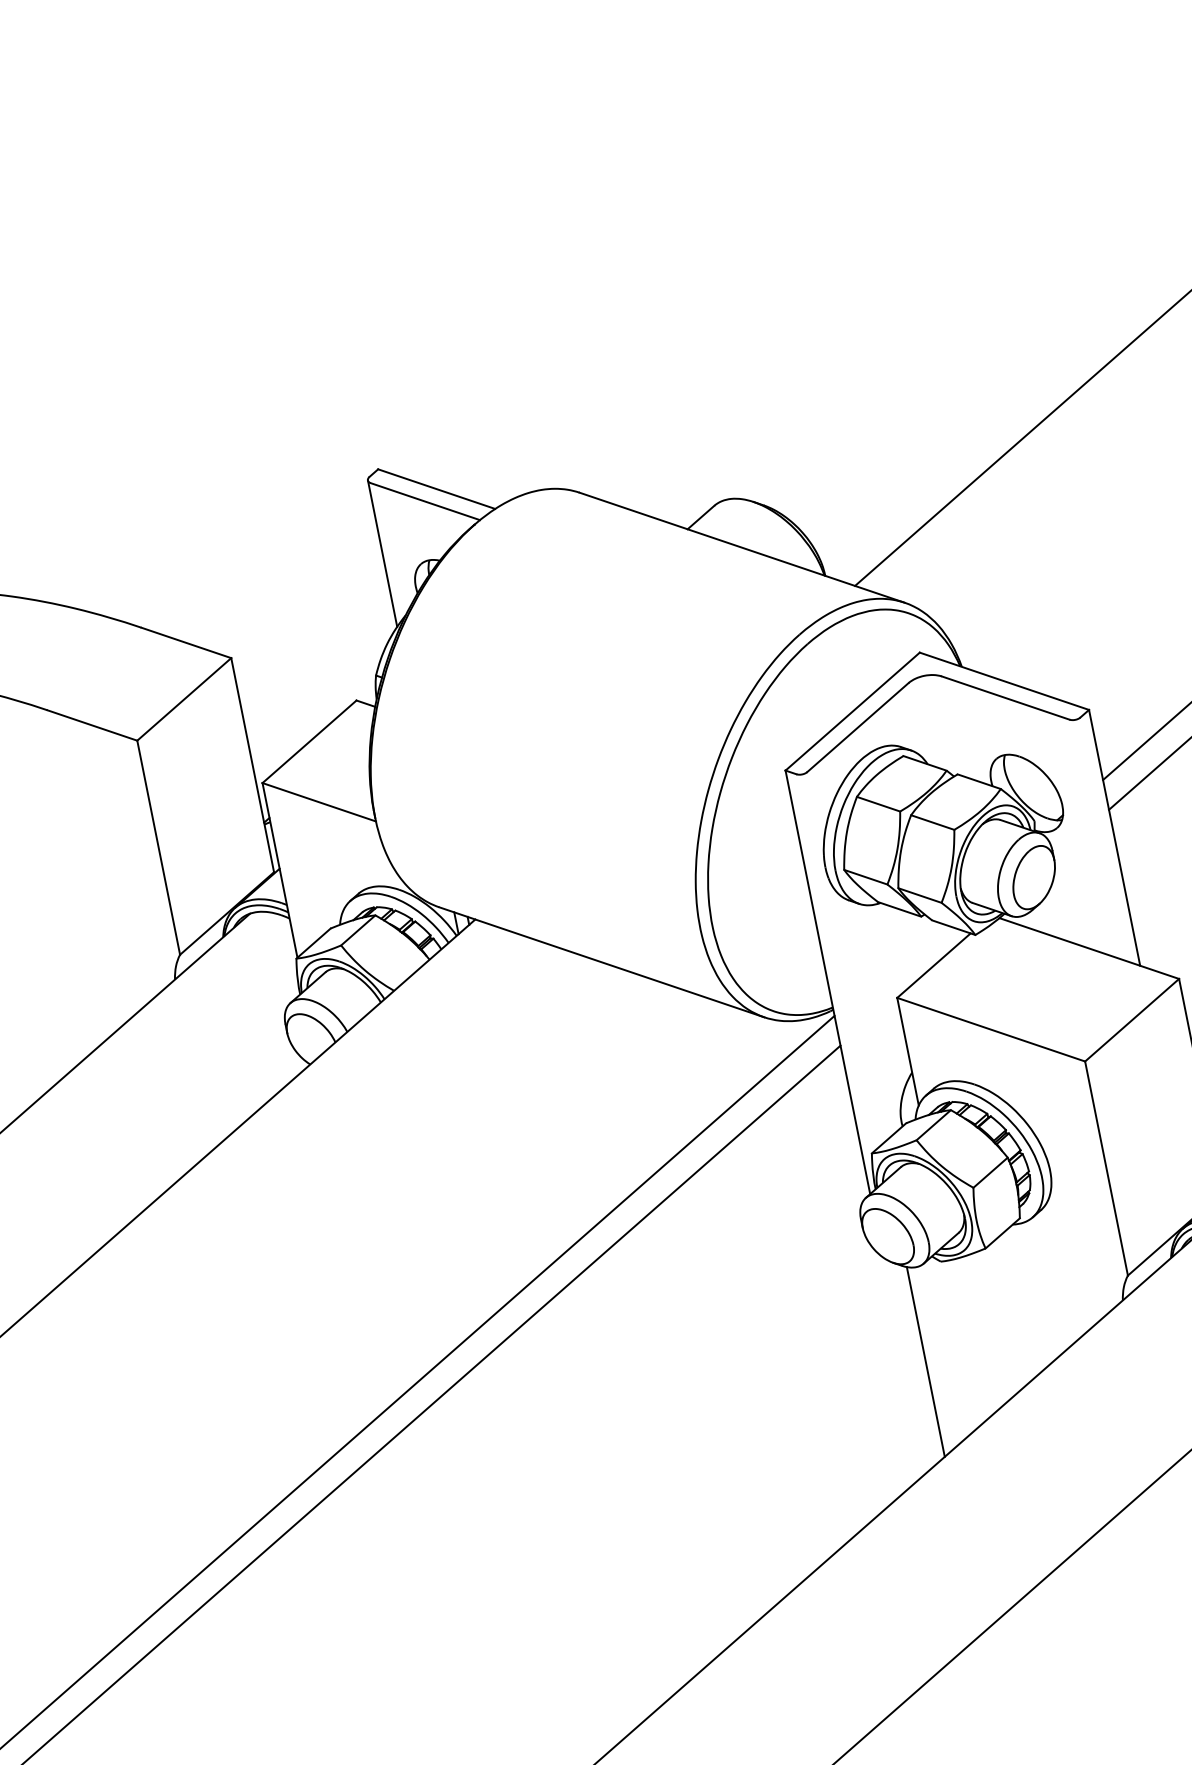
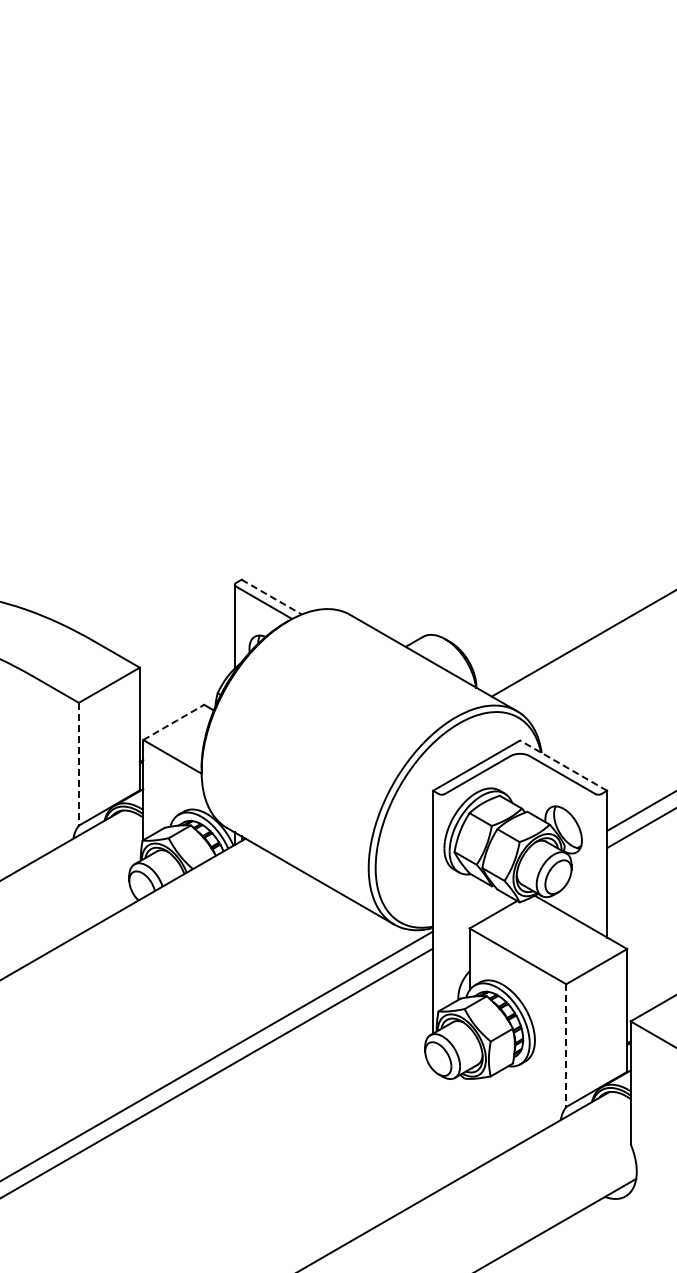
line: (436, 489) -> (271, 597), solid -> dashed
line: (1004, 681) -> (563, 765), solid -> dashed
line: (310, 741) -> (174, 722), solid -> dashed
line: (158, 848) -> (78, 764), solid -> dashed
line: (1107, 1169) -> (566, 1046), solid -> dashed
line: (925, 1360) -> (445, 1131), removed

